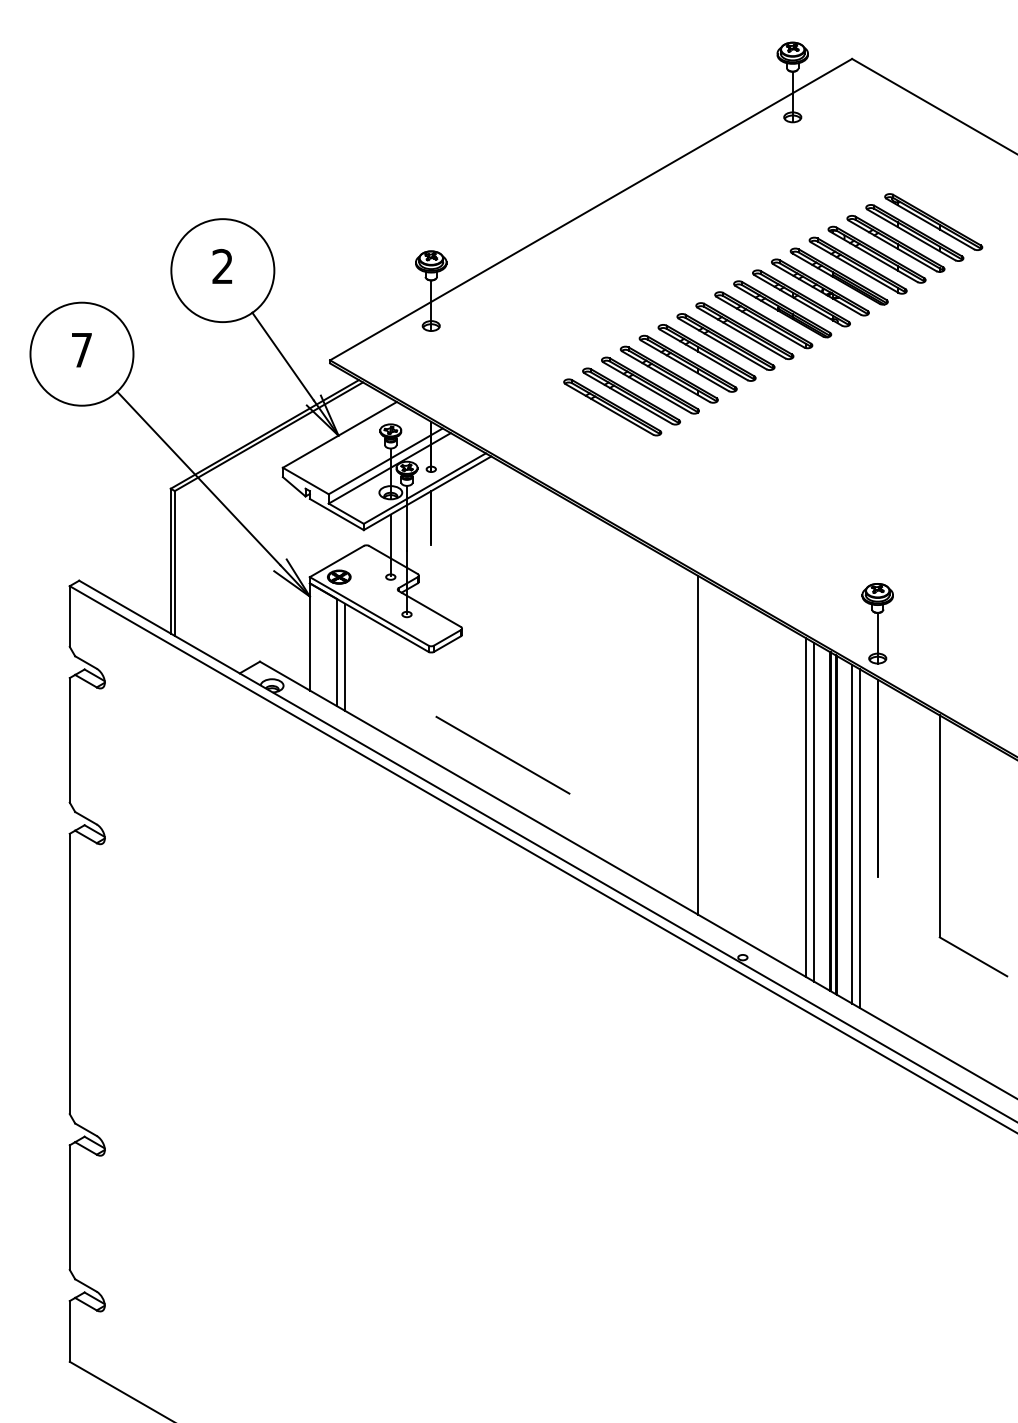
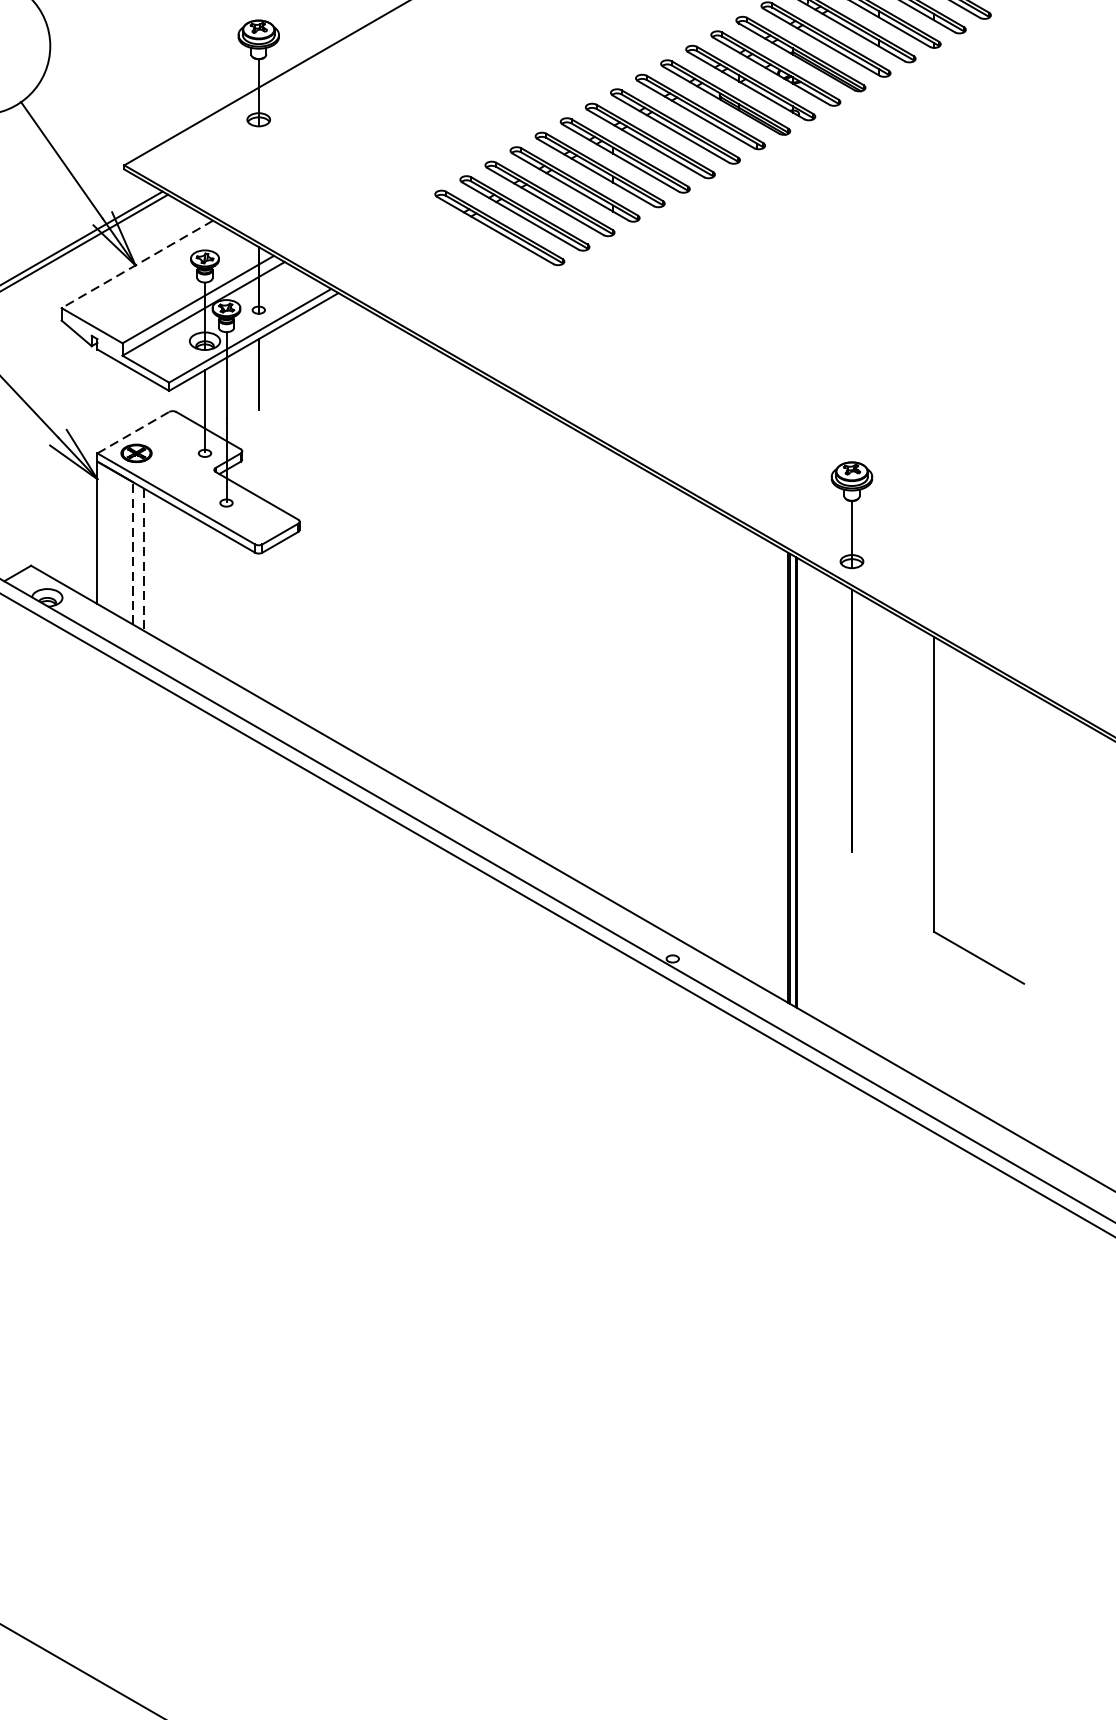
line: (339, 434) -> (136, 263), solid -> dashed
line: (337, 561) -> (134, 432), solid -> dashed
line: (336, 652) -> (132, 553), solid -> dashed
line: (345, 657) -> (144, 560), solid -> dashed
line: (698, 744) -> (613, 675), removed
line: (502, 754) -> (353, 689), removed
line: (806, 807) -> (757, 759), removed
line: (814, 812) -> (767, 766), removed
line: (852, 833) -> (818, 794), removed
line: (860, 838) -> (829, 800), removed

